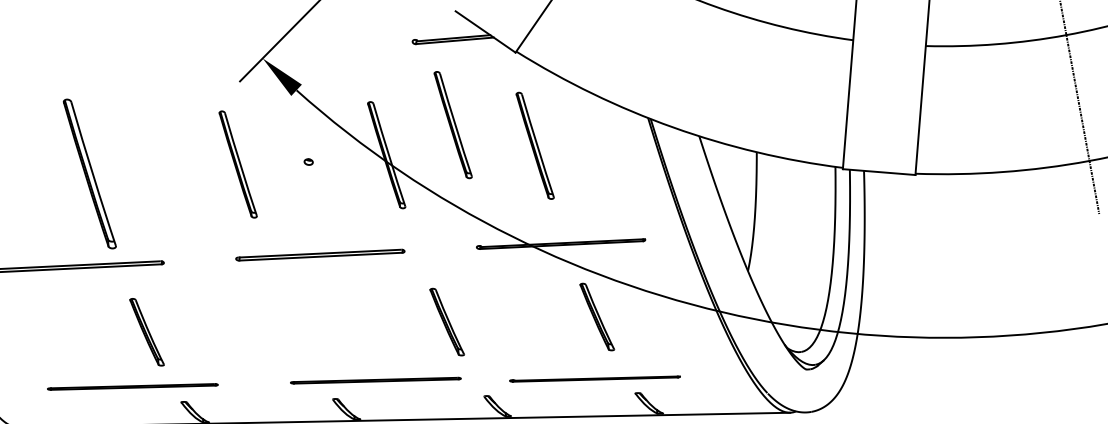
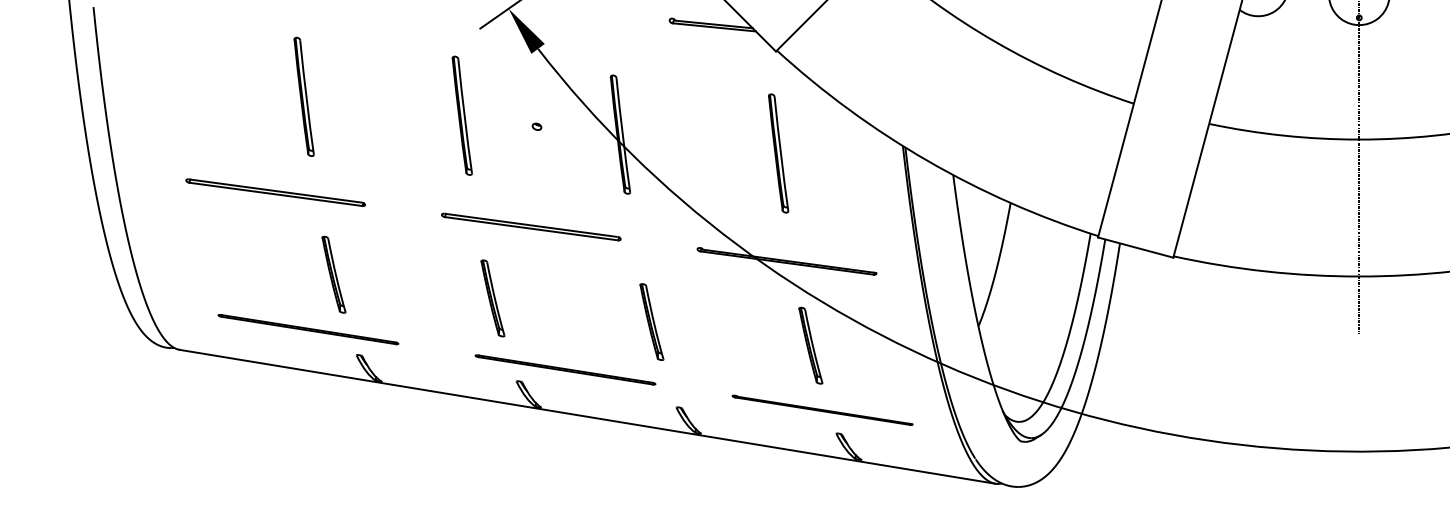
part: (452, 124) -> (695, 115), removed
part: (89, 173) -> (303, 96), size x0.71
part: (296, 327) -> (492, 298), added
line: (594, 378) -> (822, 409), moved

